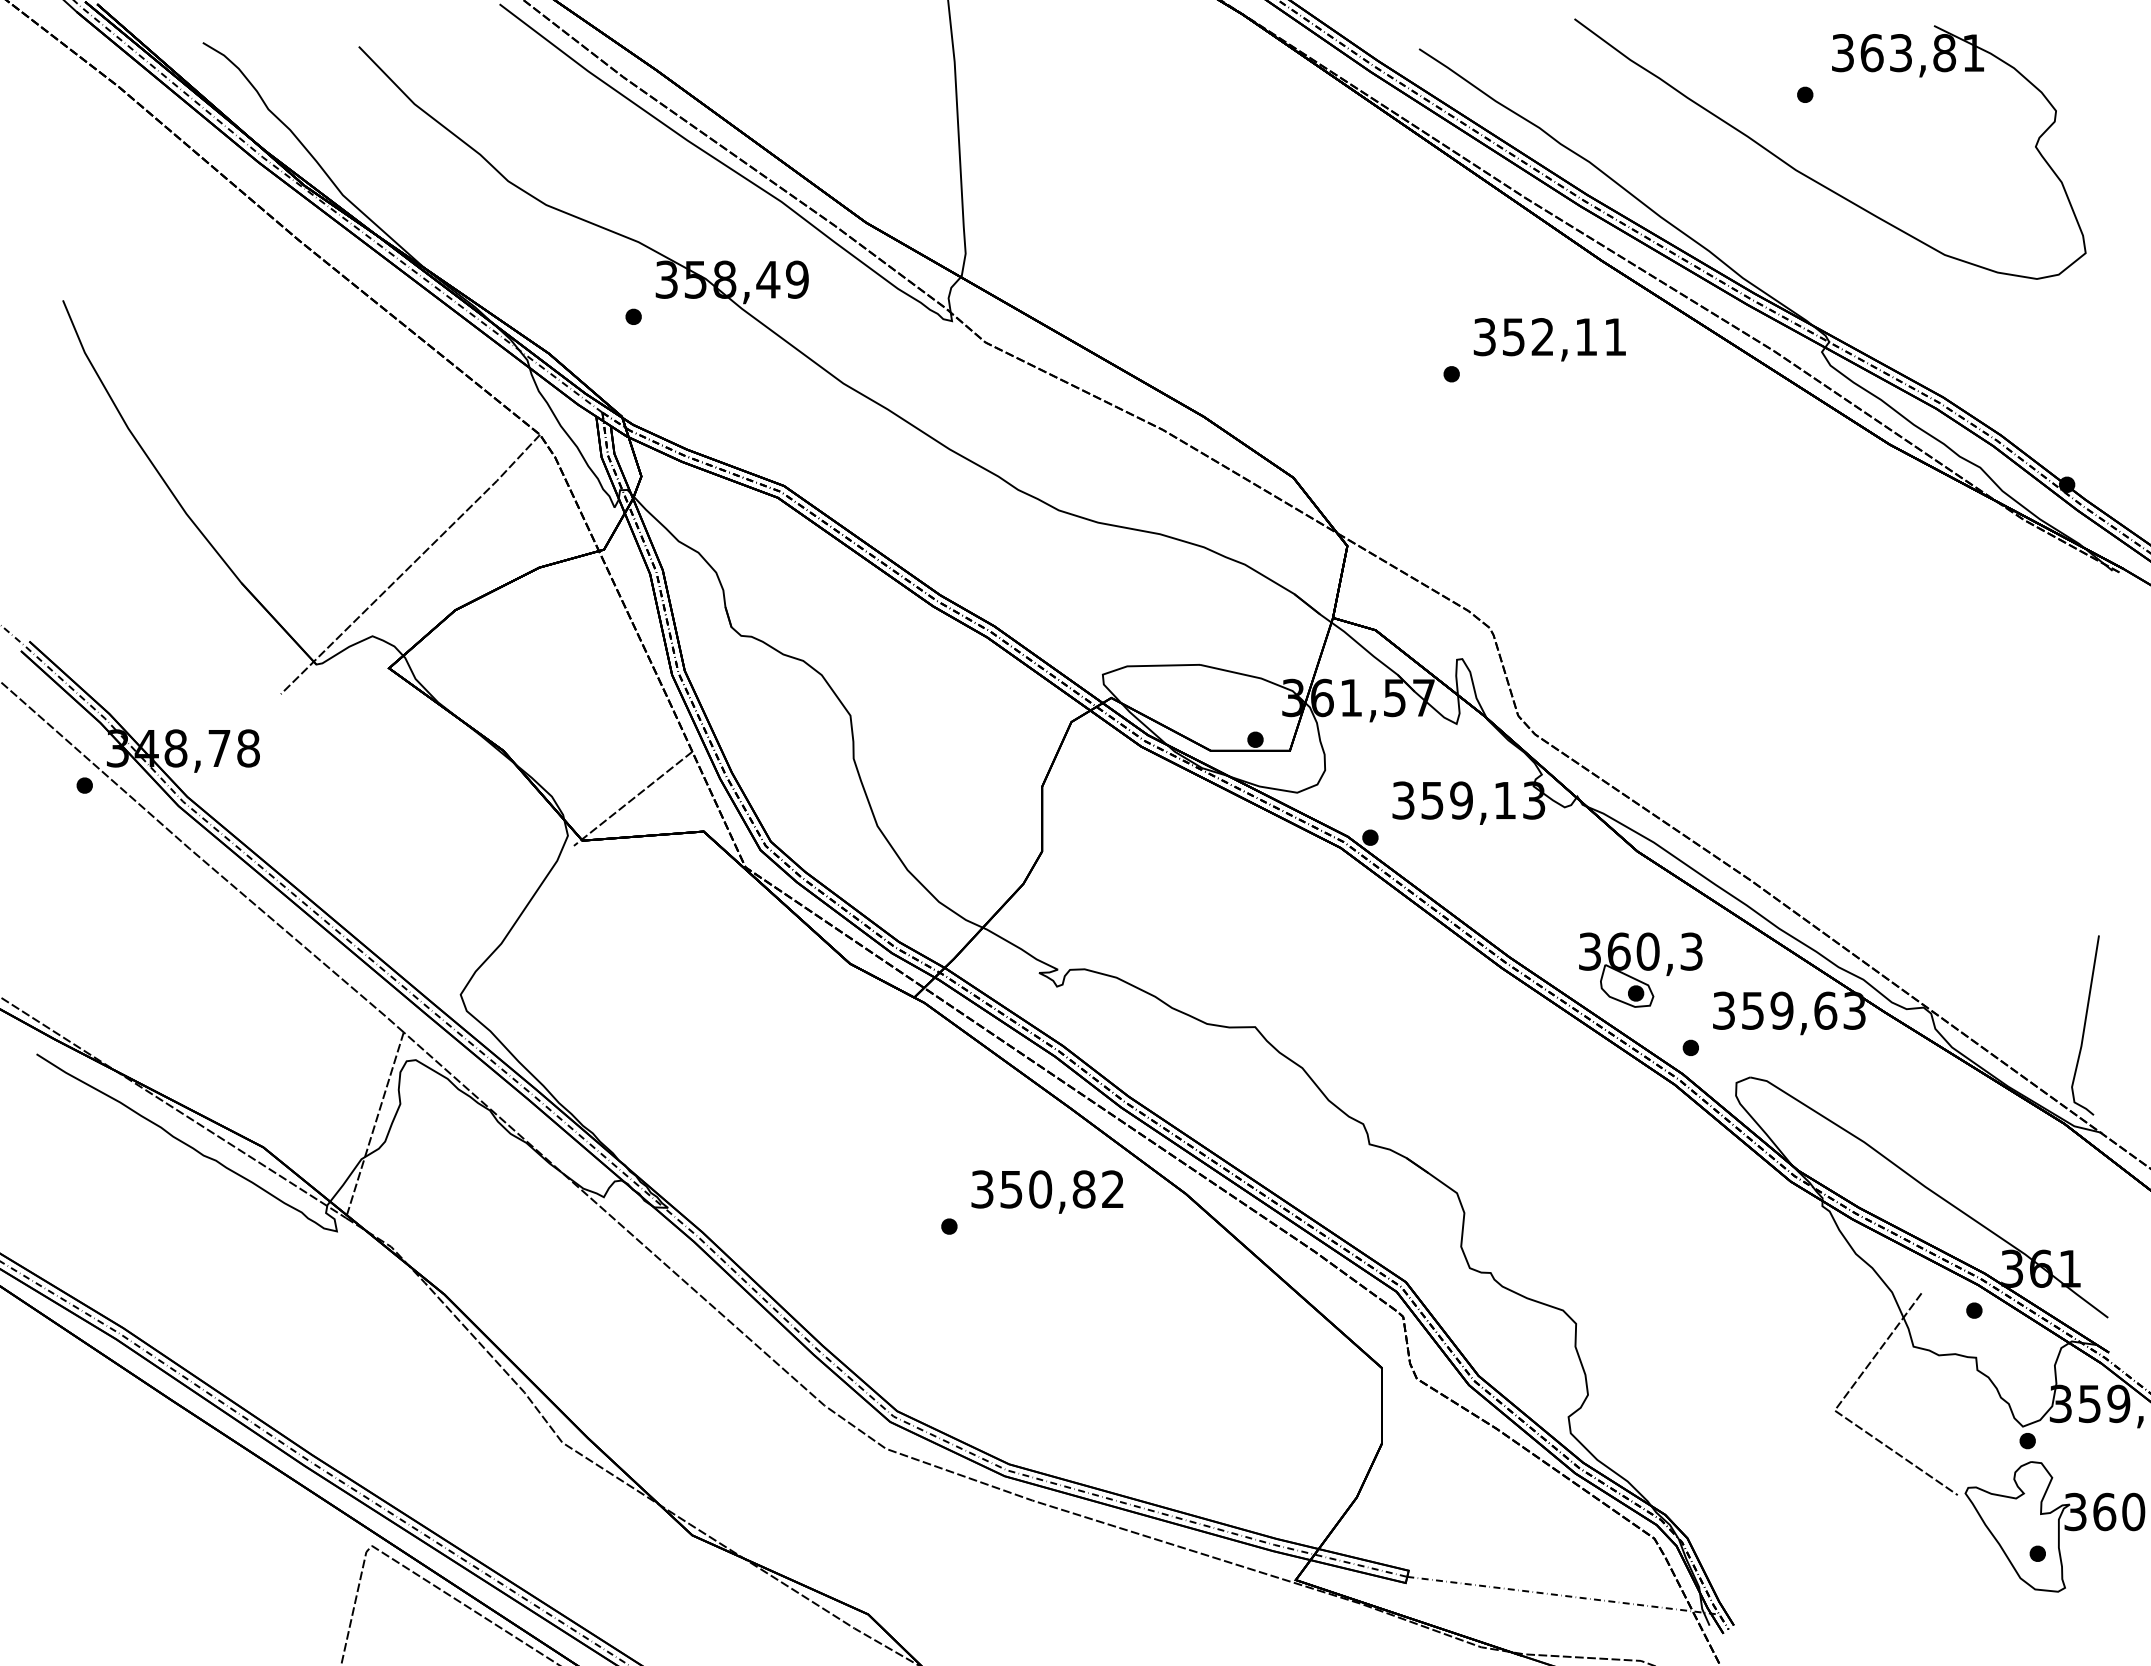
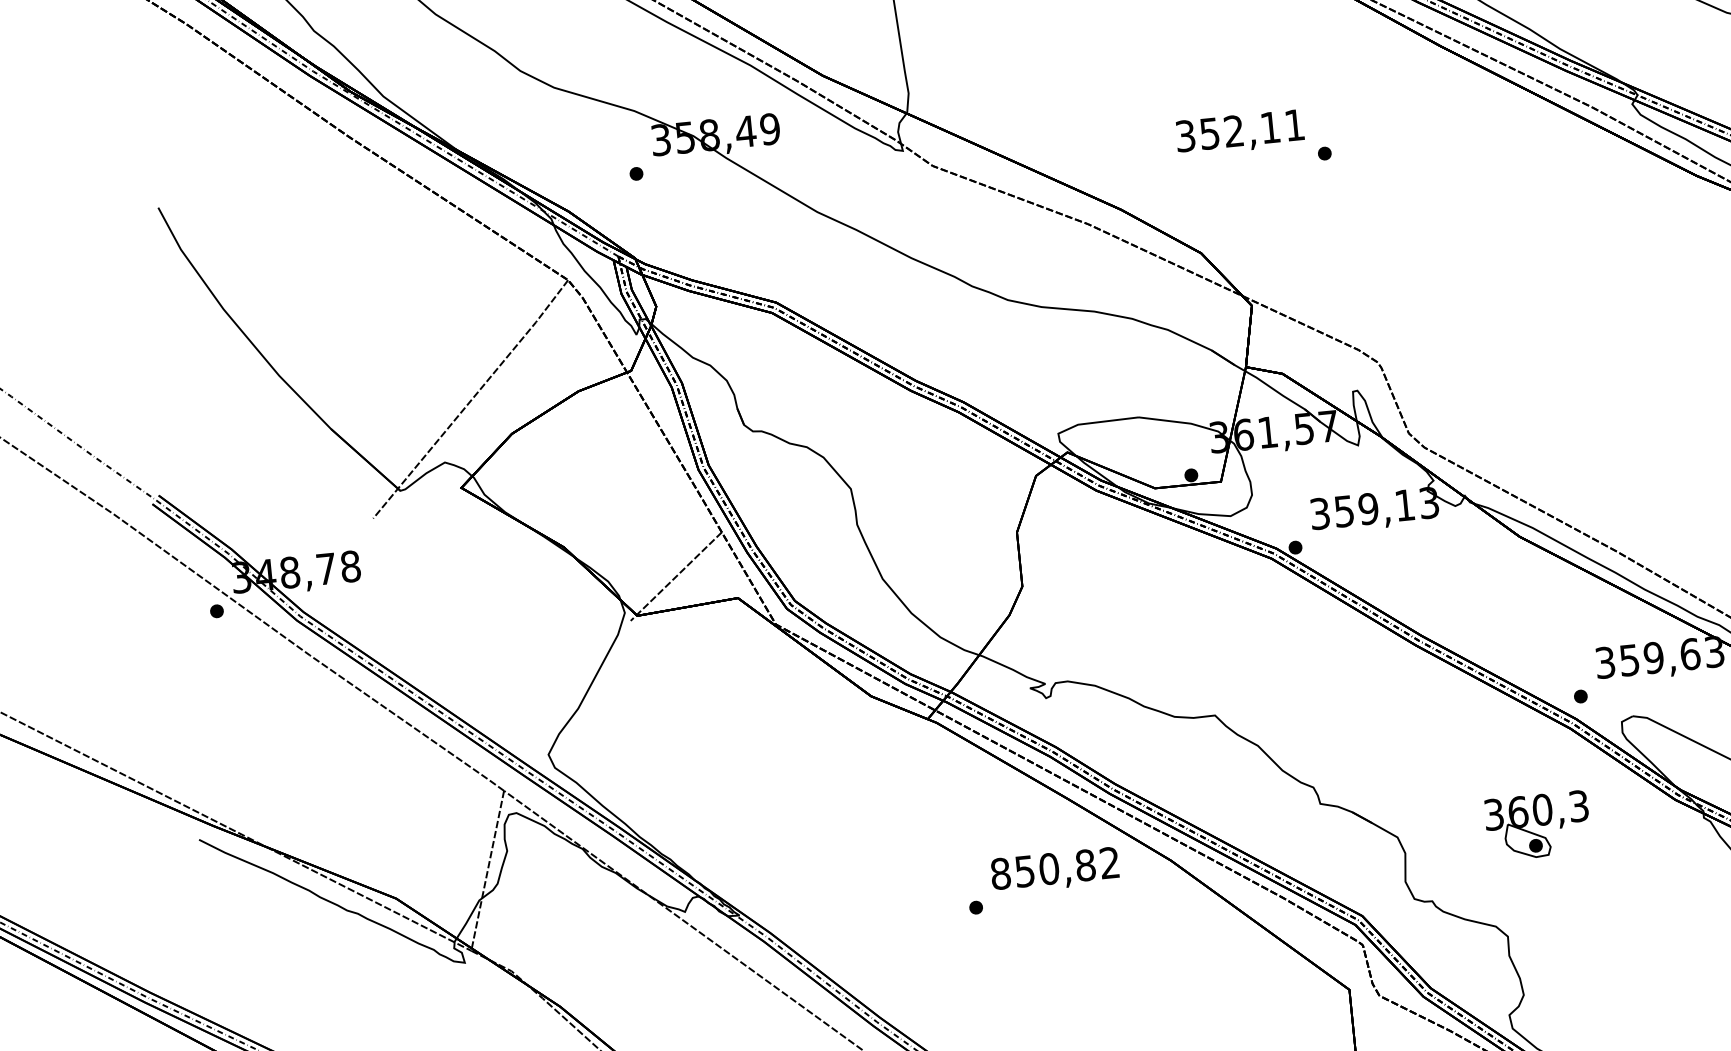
text: (1549, 339) -> (1239, 132), moved
part: (1640, 969) -> (1537, 825), moved
text: (982, 1189) -> (1000, 873), 350,82 -> 850,82

